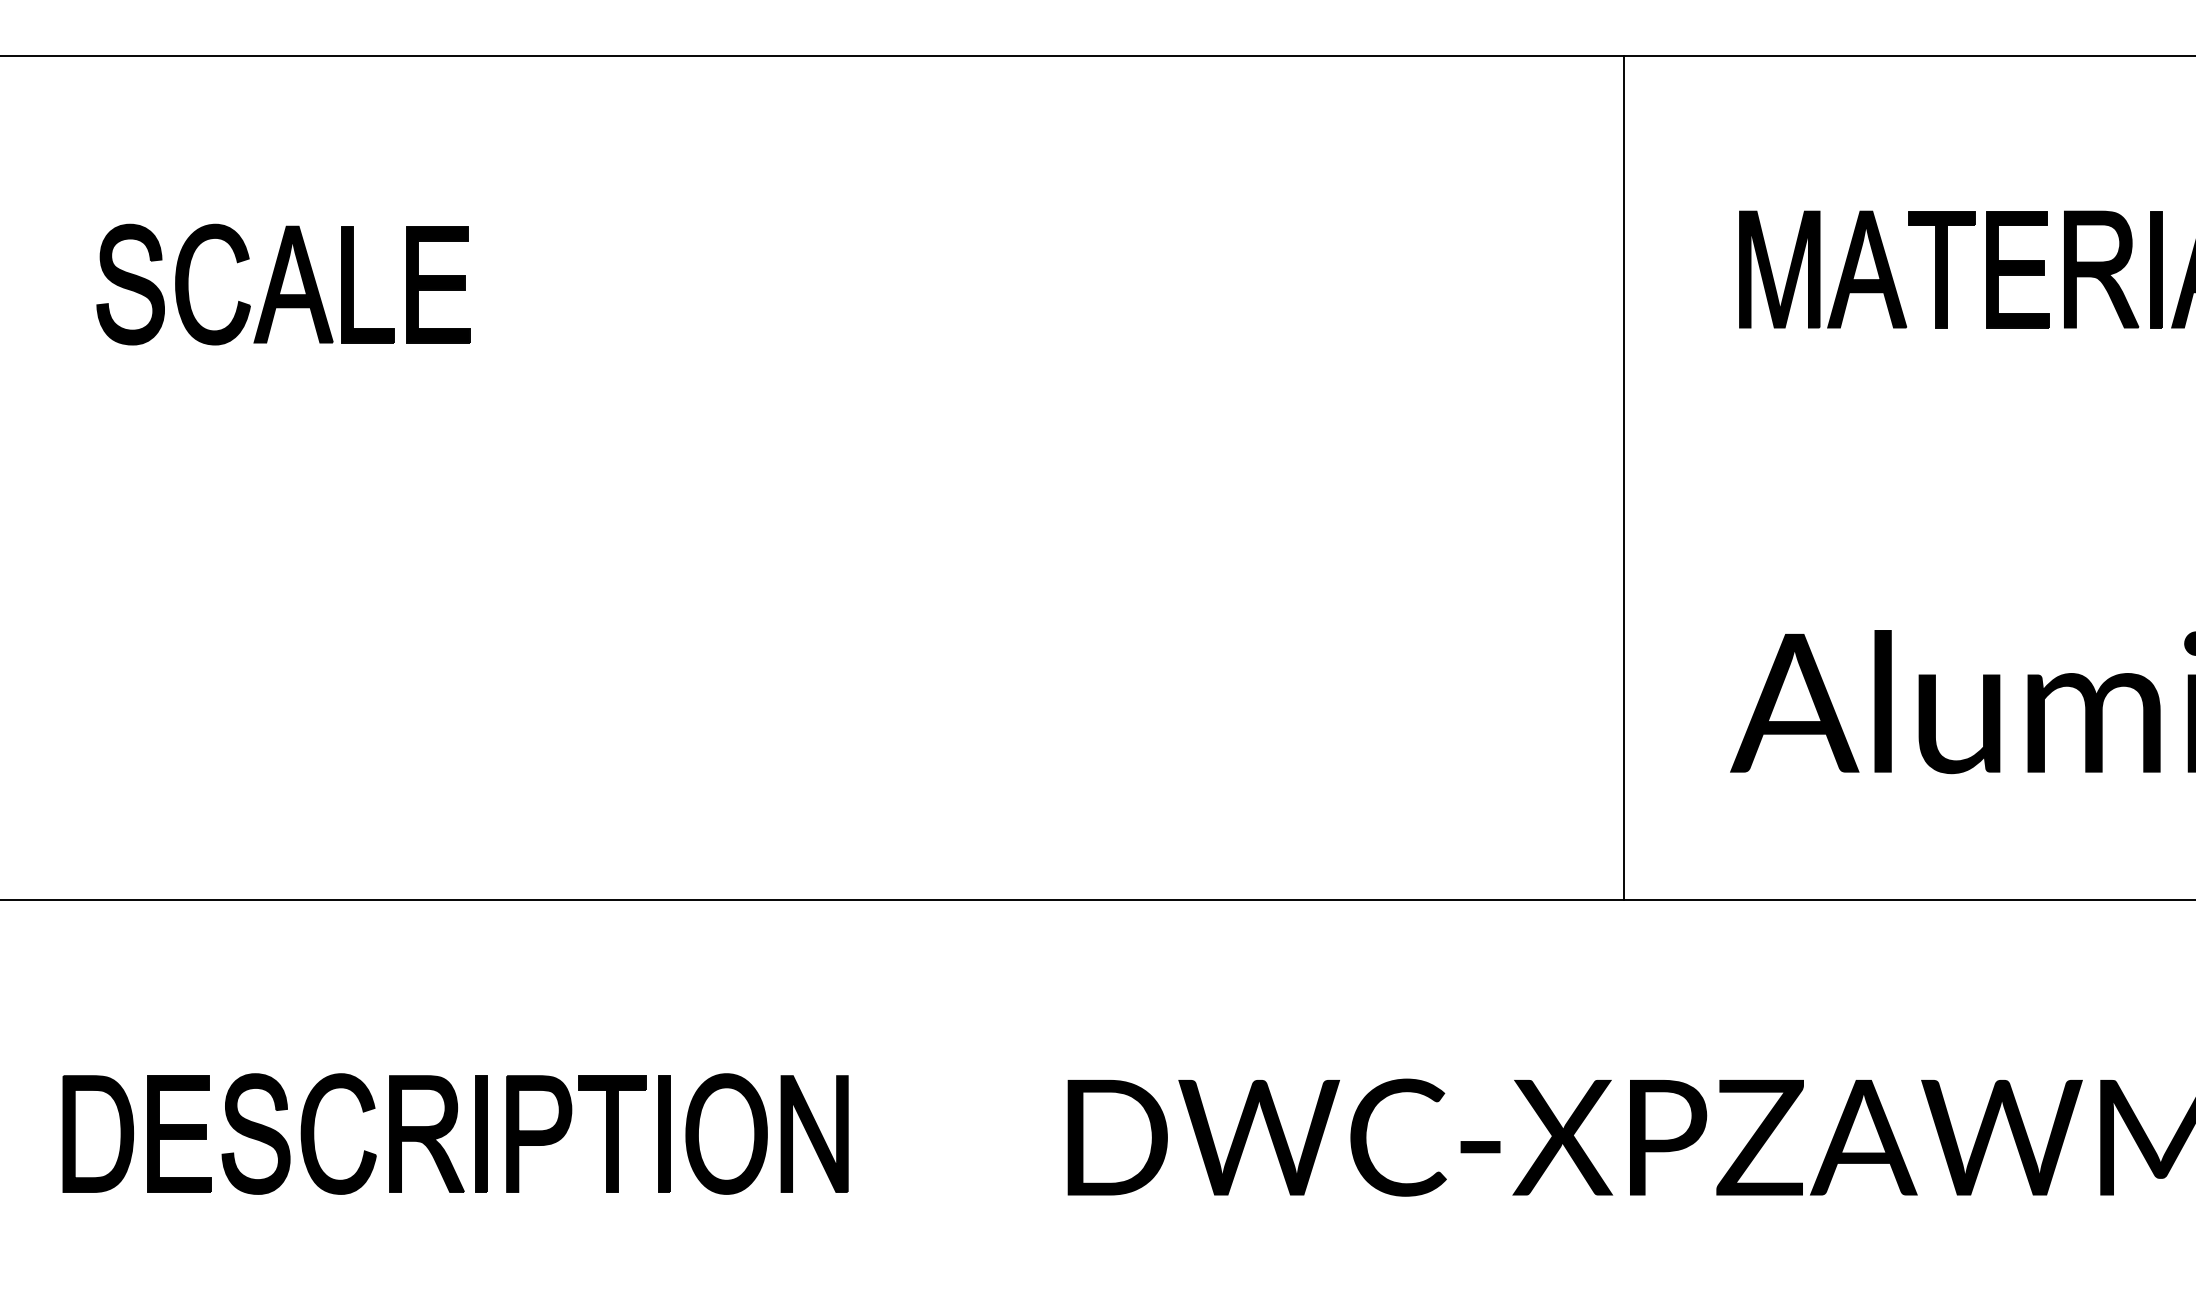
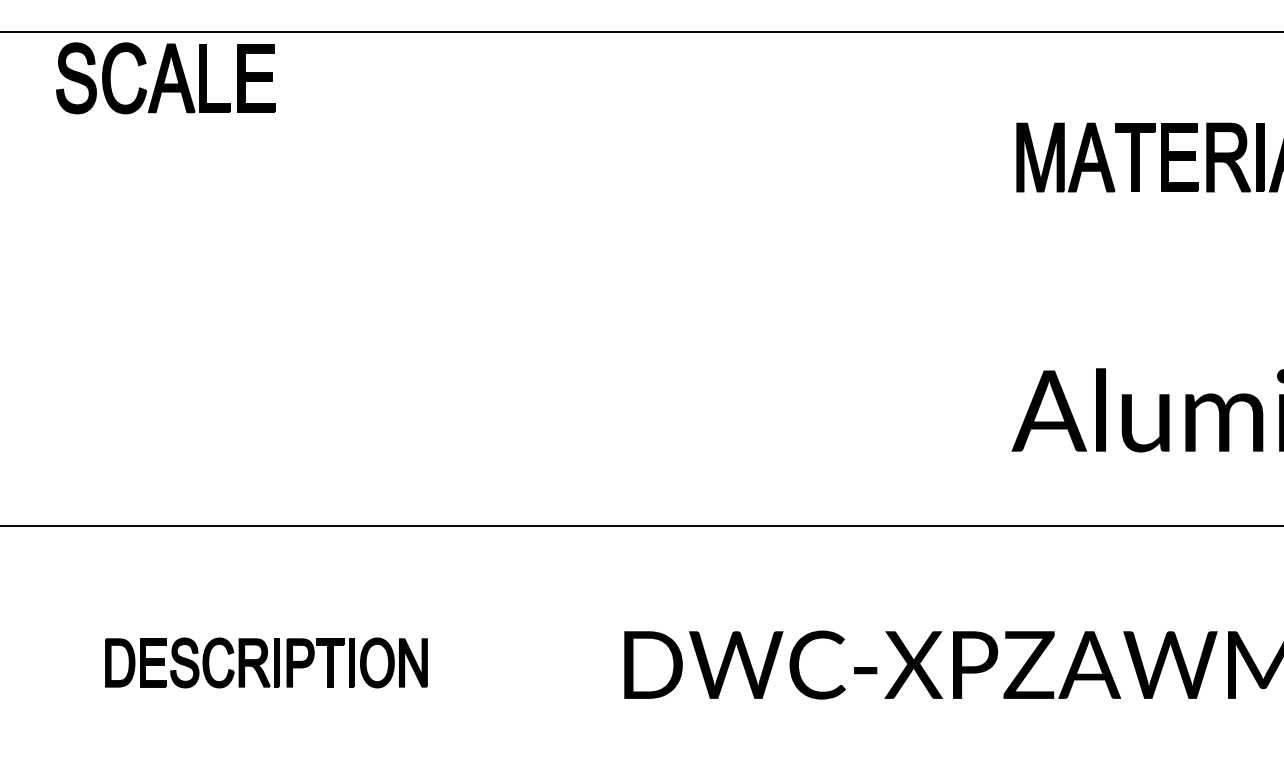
part: (282, 284) -> (165, 78), moved
line: (1623, 476) -> (949, 278), removed
part: (455, 1133) -> (266, 662), size x0.7

